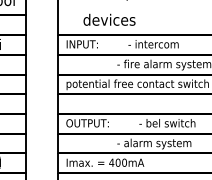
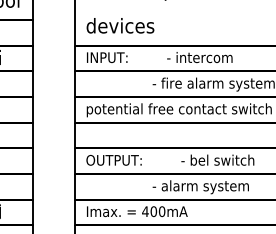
text: (109, 19) -> (120, 25), moved

